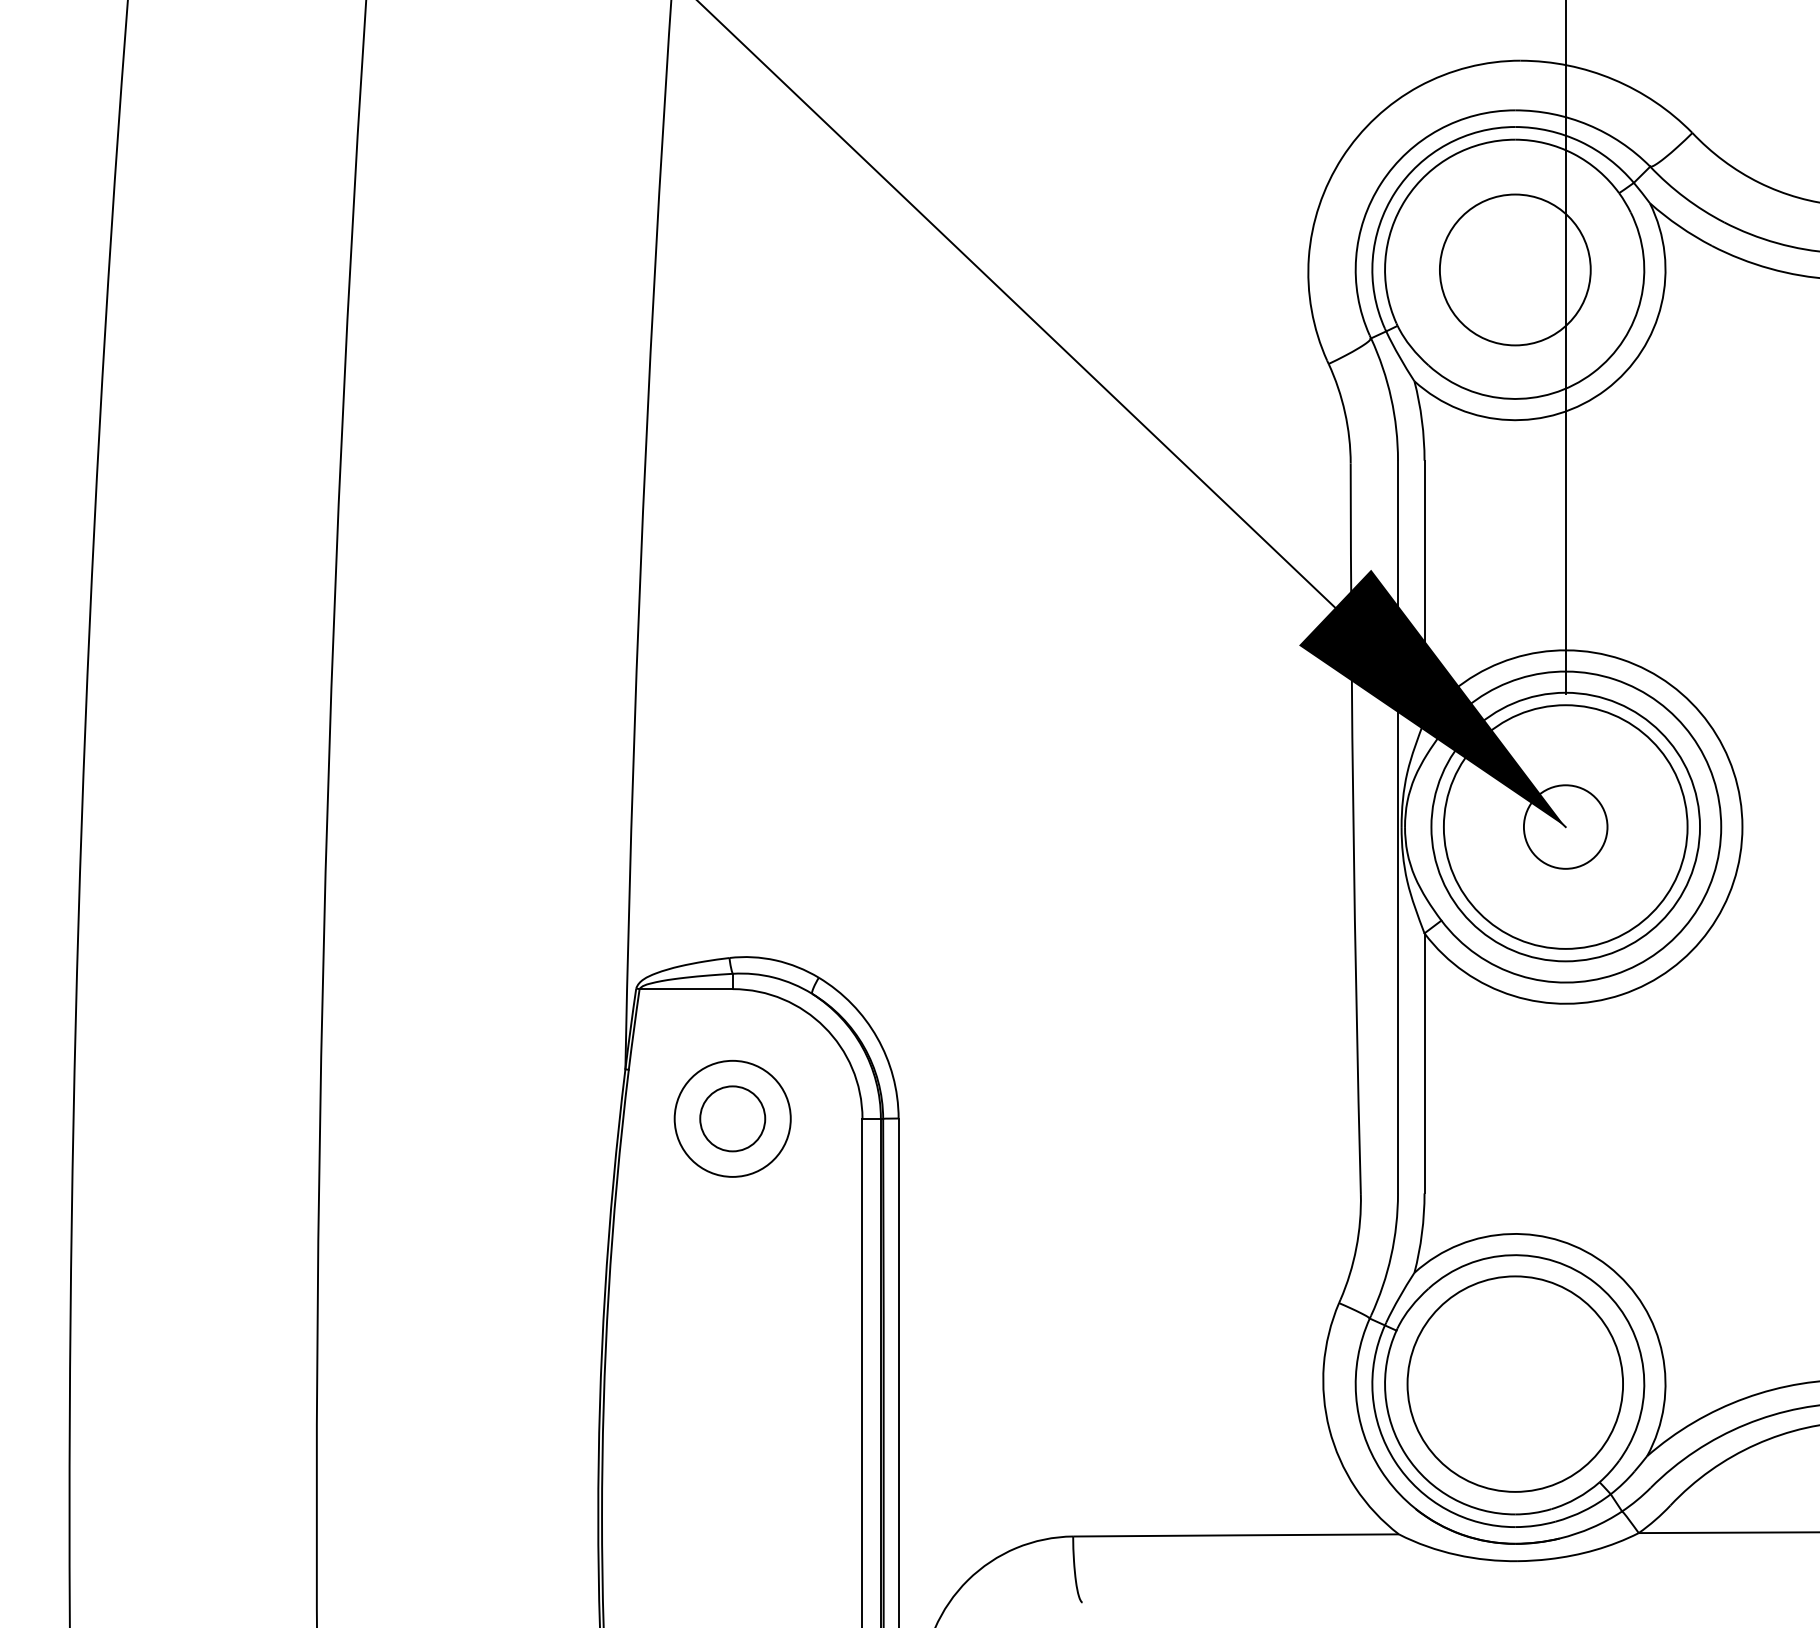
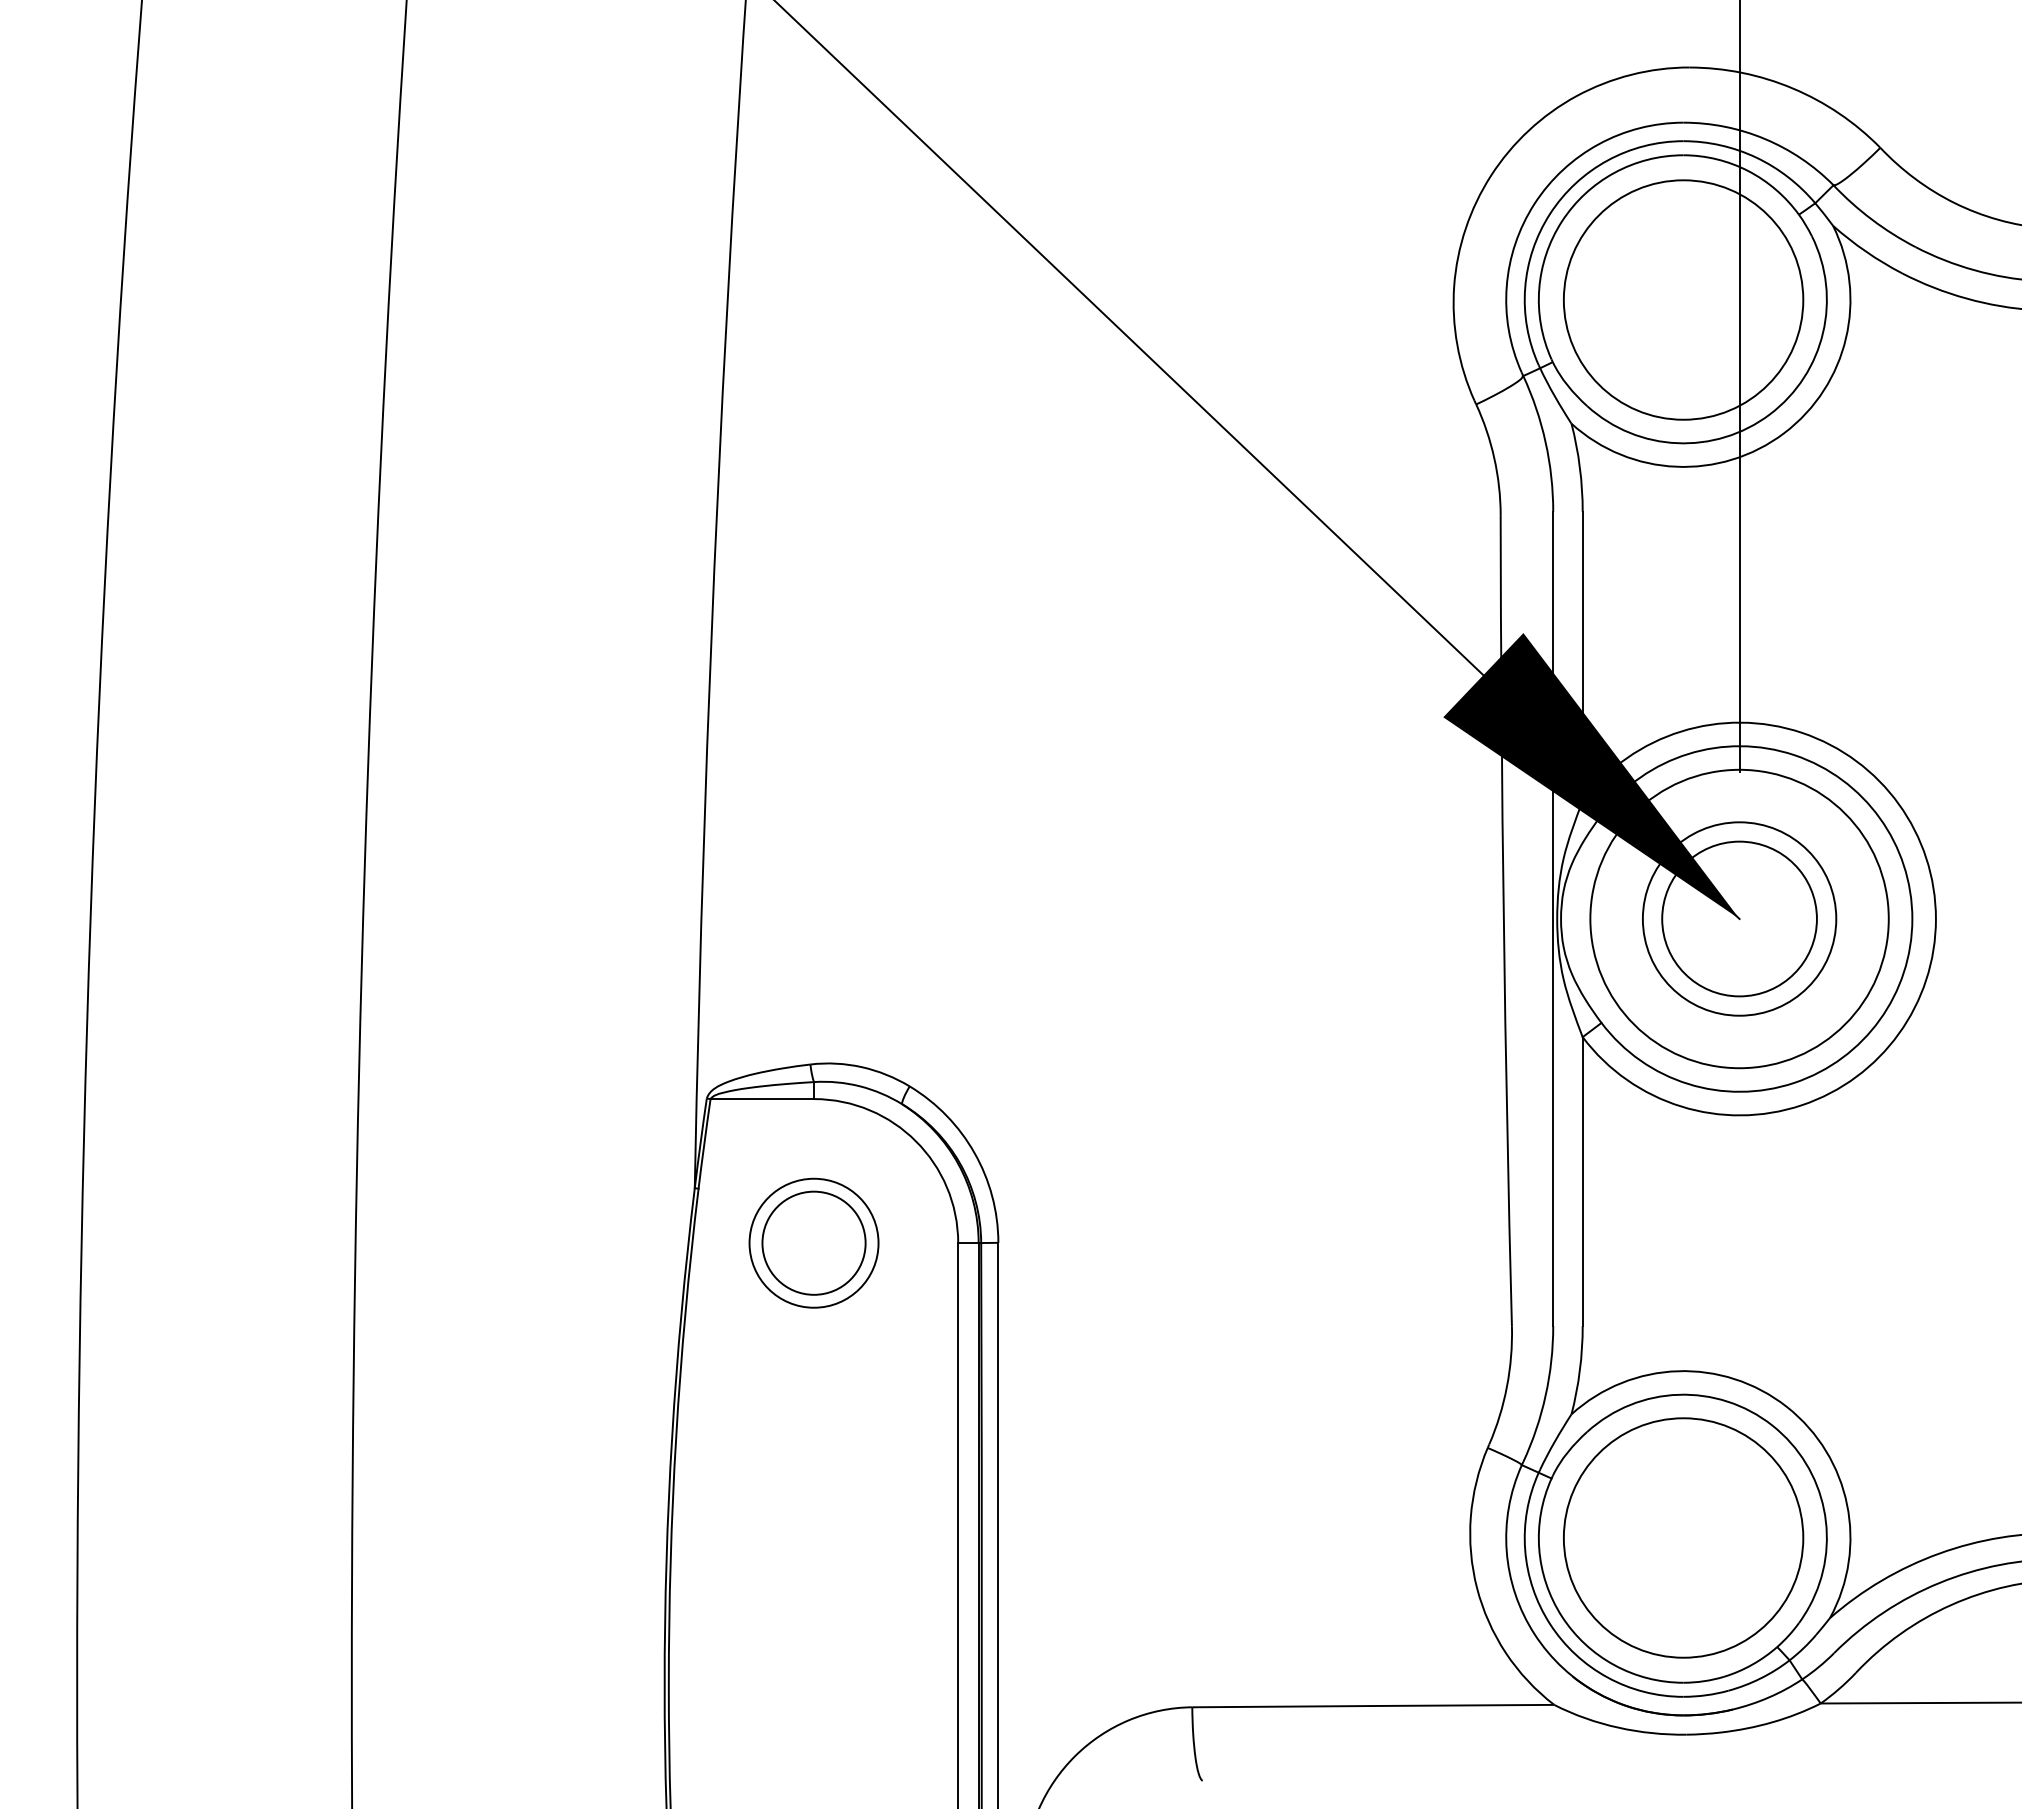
circle: (1515, 269) -> (1683, 299), size x1.43
circle: (1565, 826) -> (1739, 918), size x0.71
circle: (1565, 826) -> (1739, 918), size x1.67
circle: (732, 1118) -> (813, 1242), size x1.43

